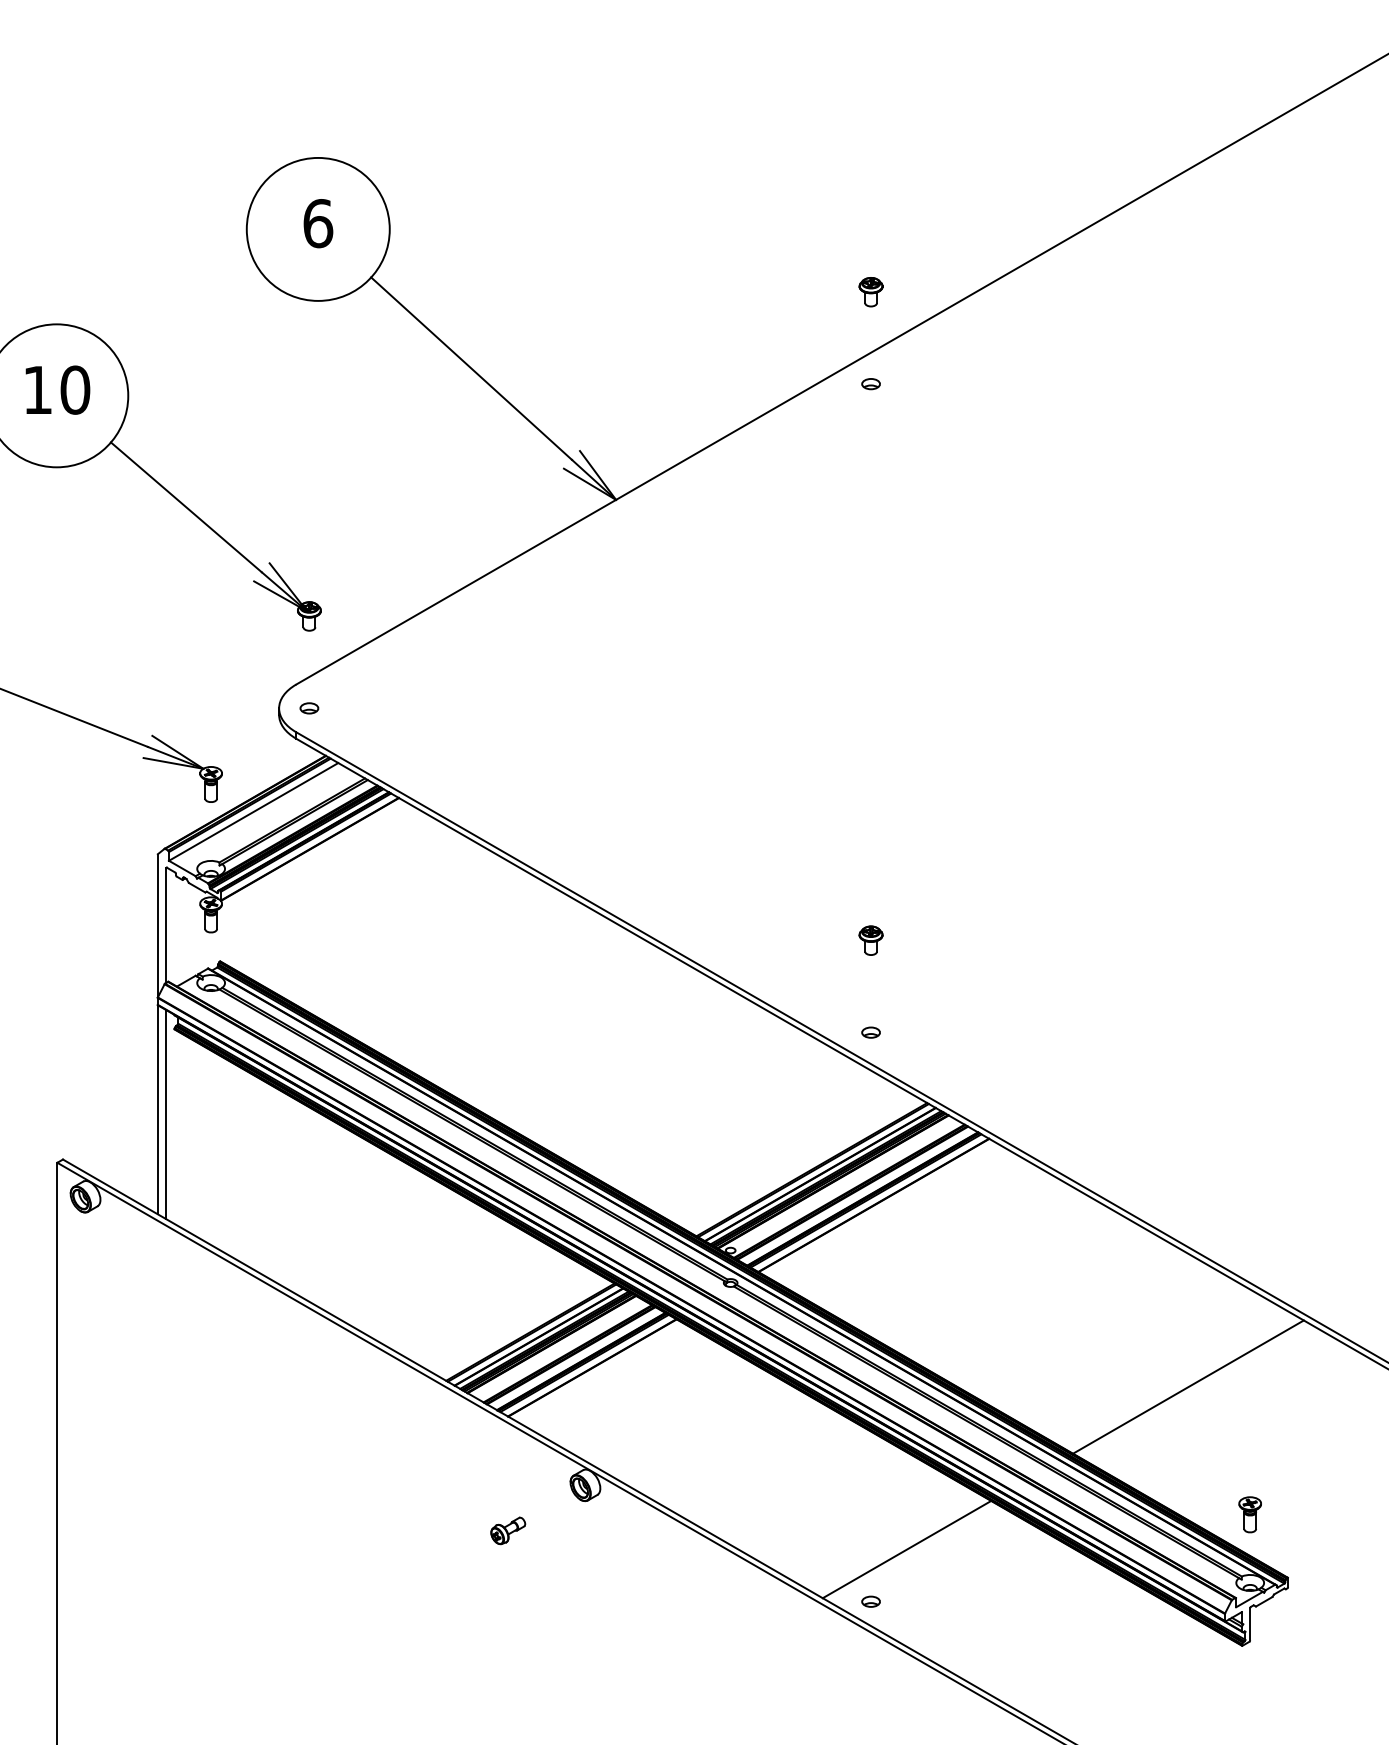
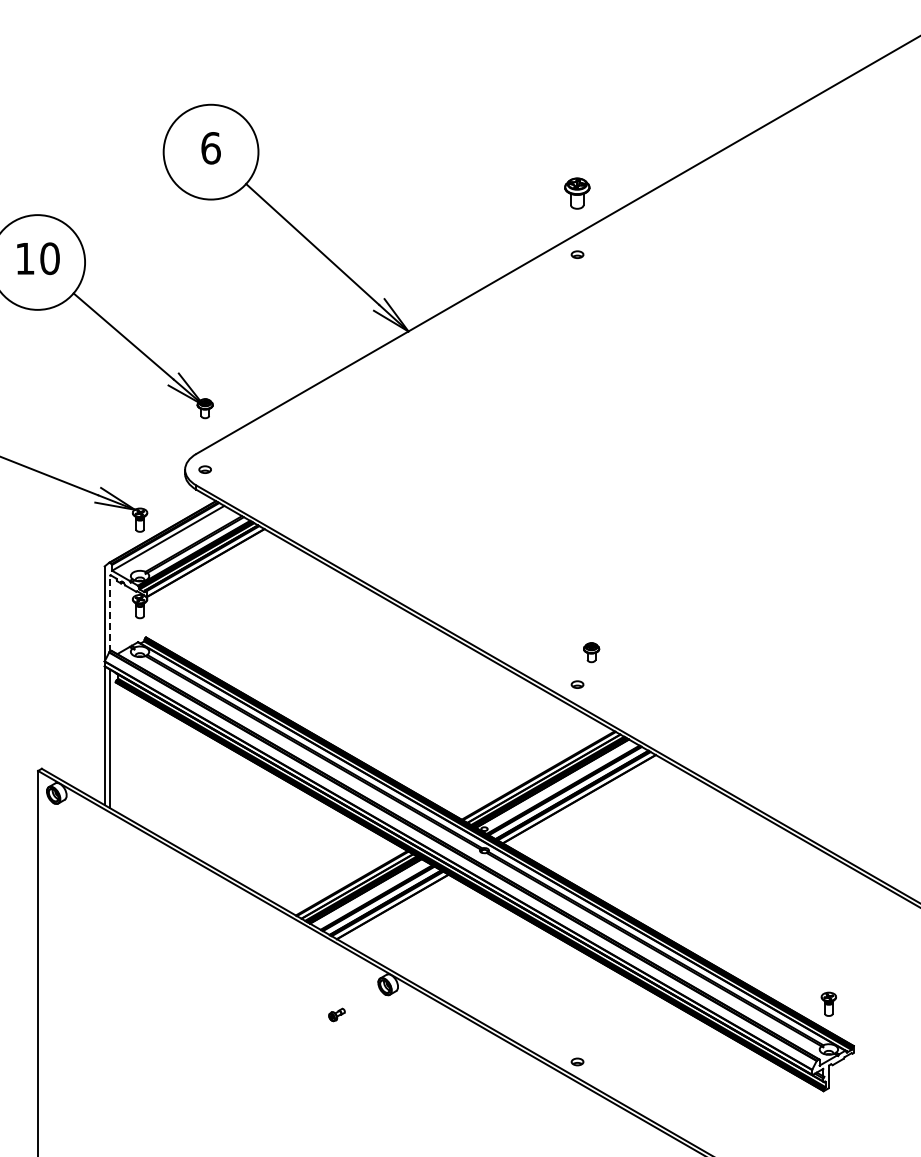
part: (870, 291) -> (577, 193), size x1.6
line: (166, 925) -> (110, 613), solid -> dashed
part: (870, 940) -> (591, 652), moved
line: (1187, 1386) -> (787, 919), removed
part: (507, 1530) -> (336, 1014), size x0.7
line: (907, 1549) -> (601, 1027), removed

